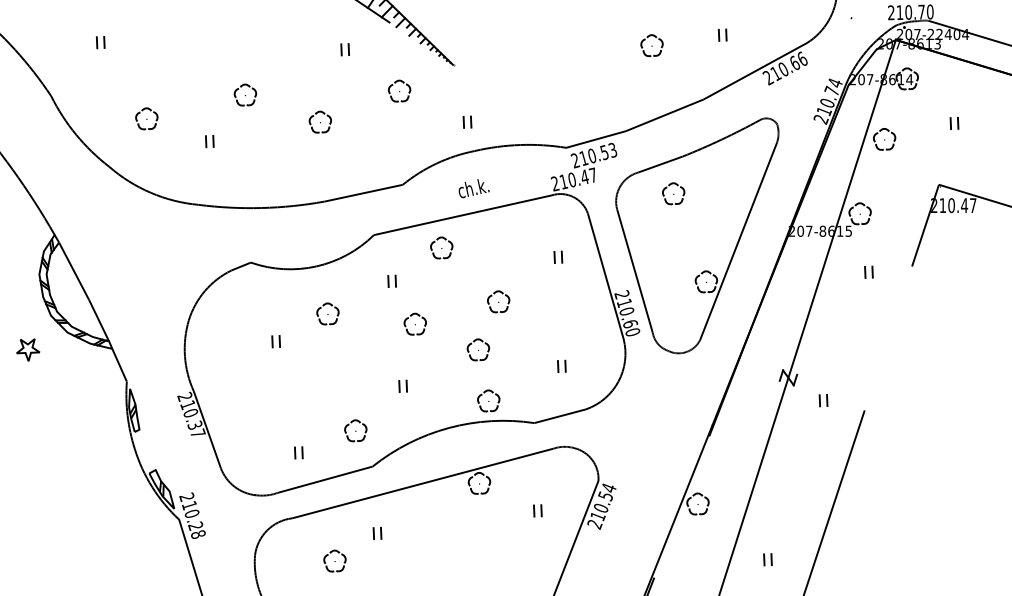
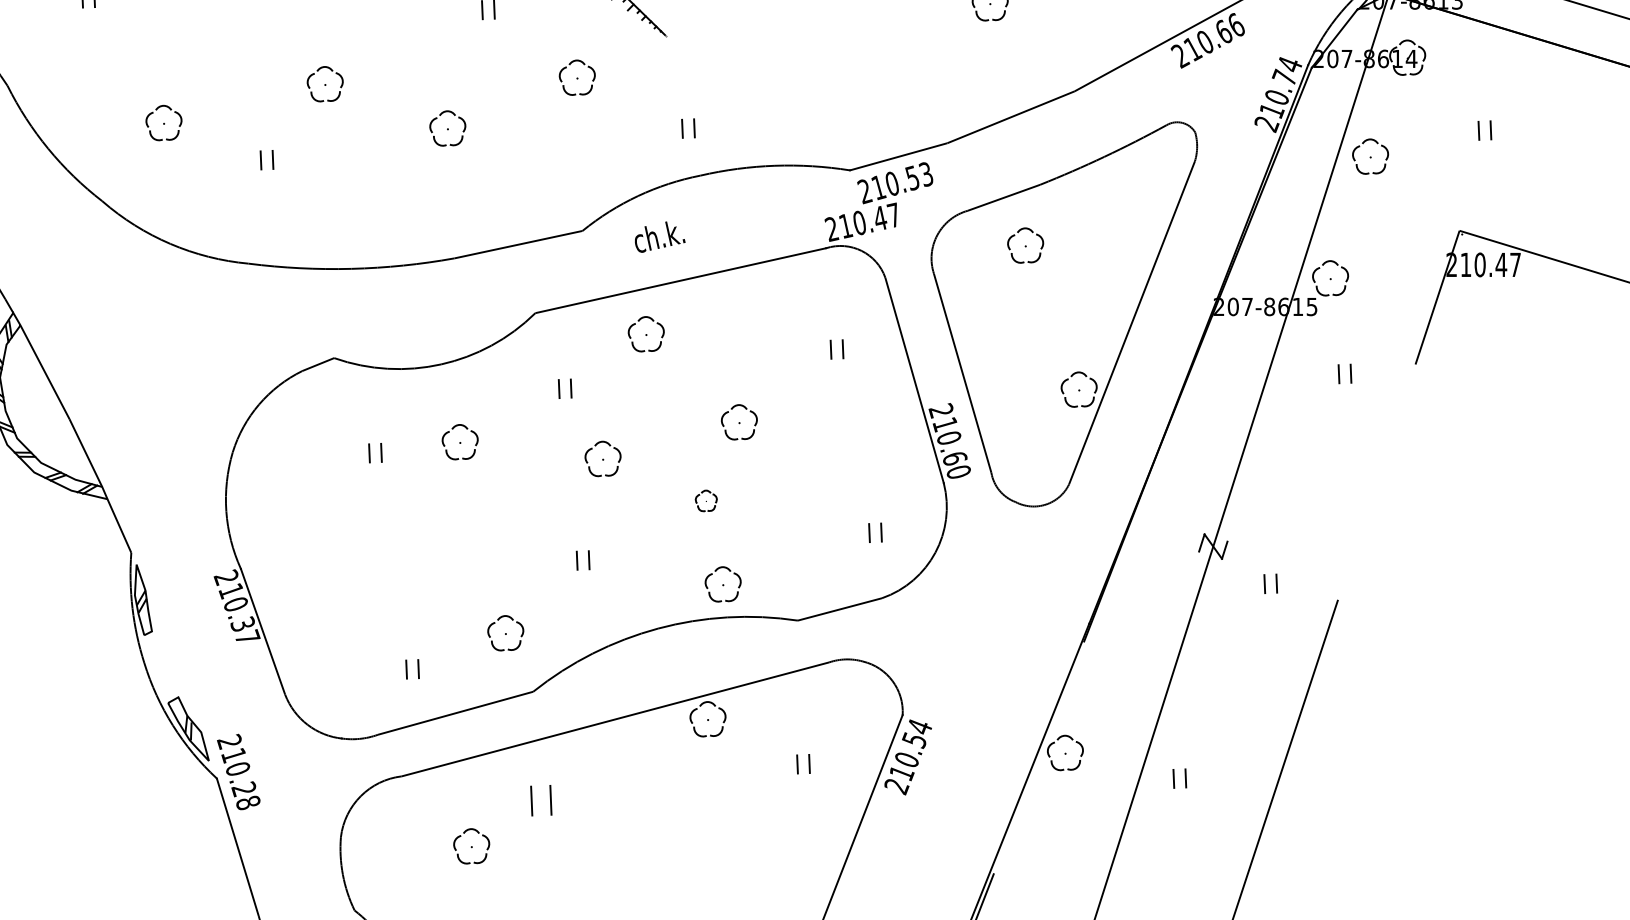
text: (473, 188) -> (658, 236), moved
part: (275, 341) -> (374, 452), moved
part: (478, 349) -> (706, 500), size x0.6
part: (561, 365) -> (874, 531), moved
part: (377, 533) -> (541, 801), size x1.6
part: (767, 559) -> (1179, 778), moved

